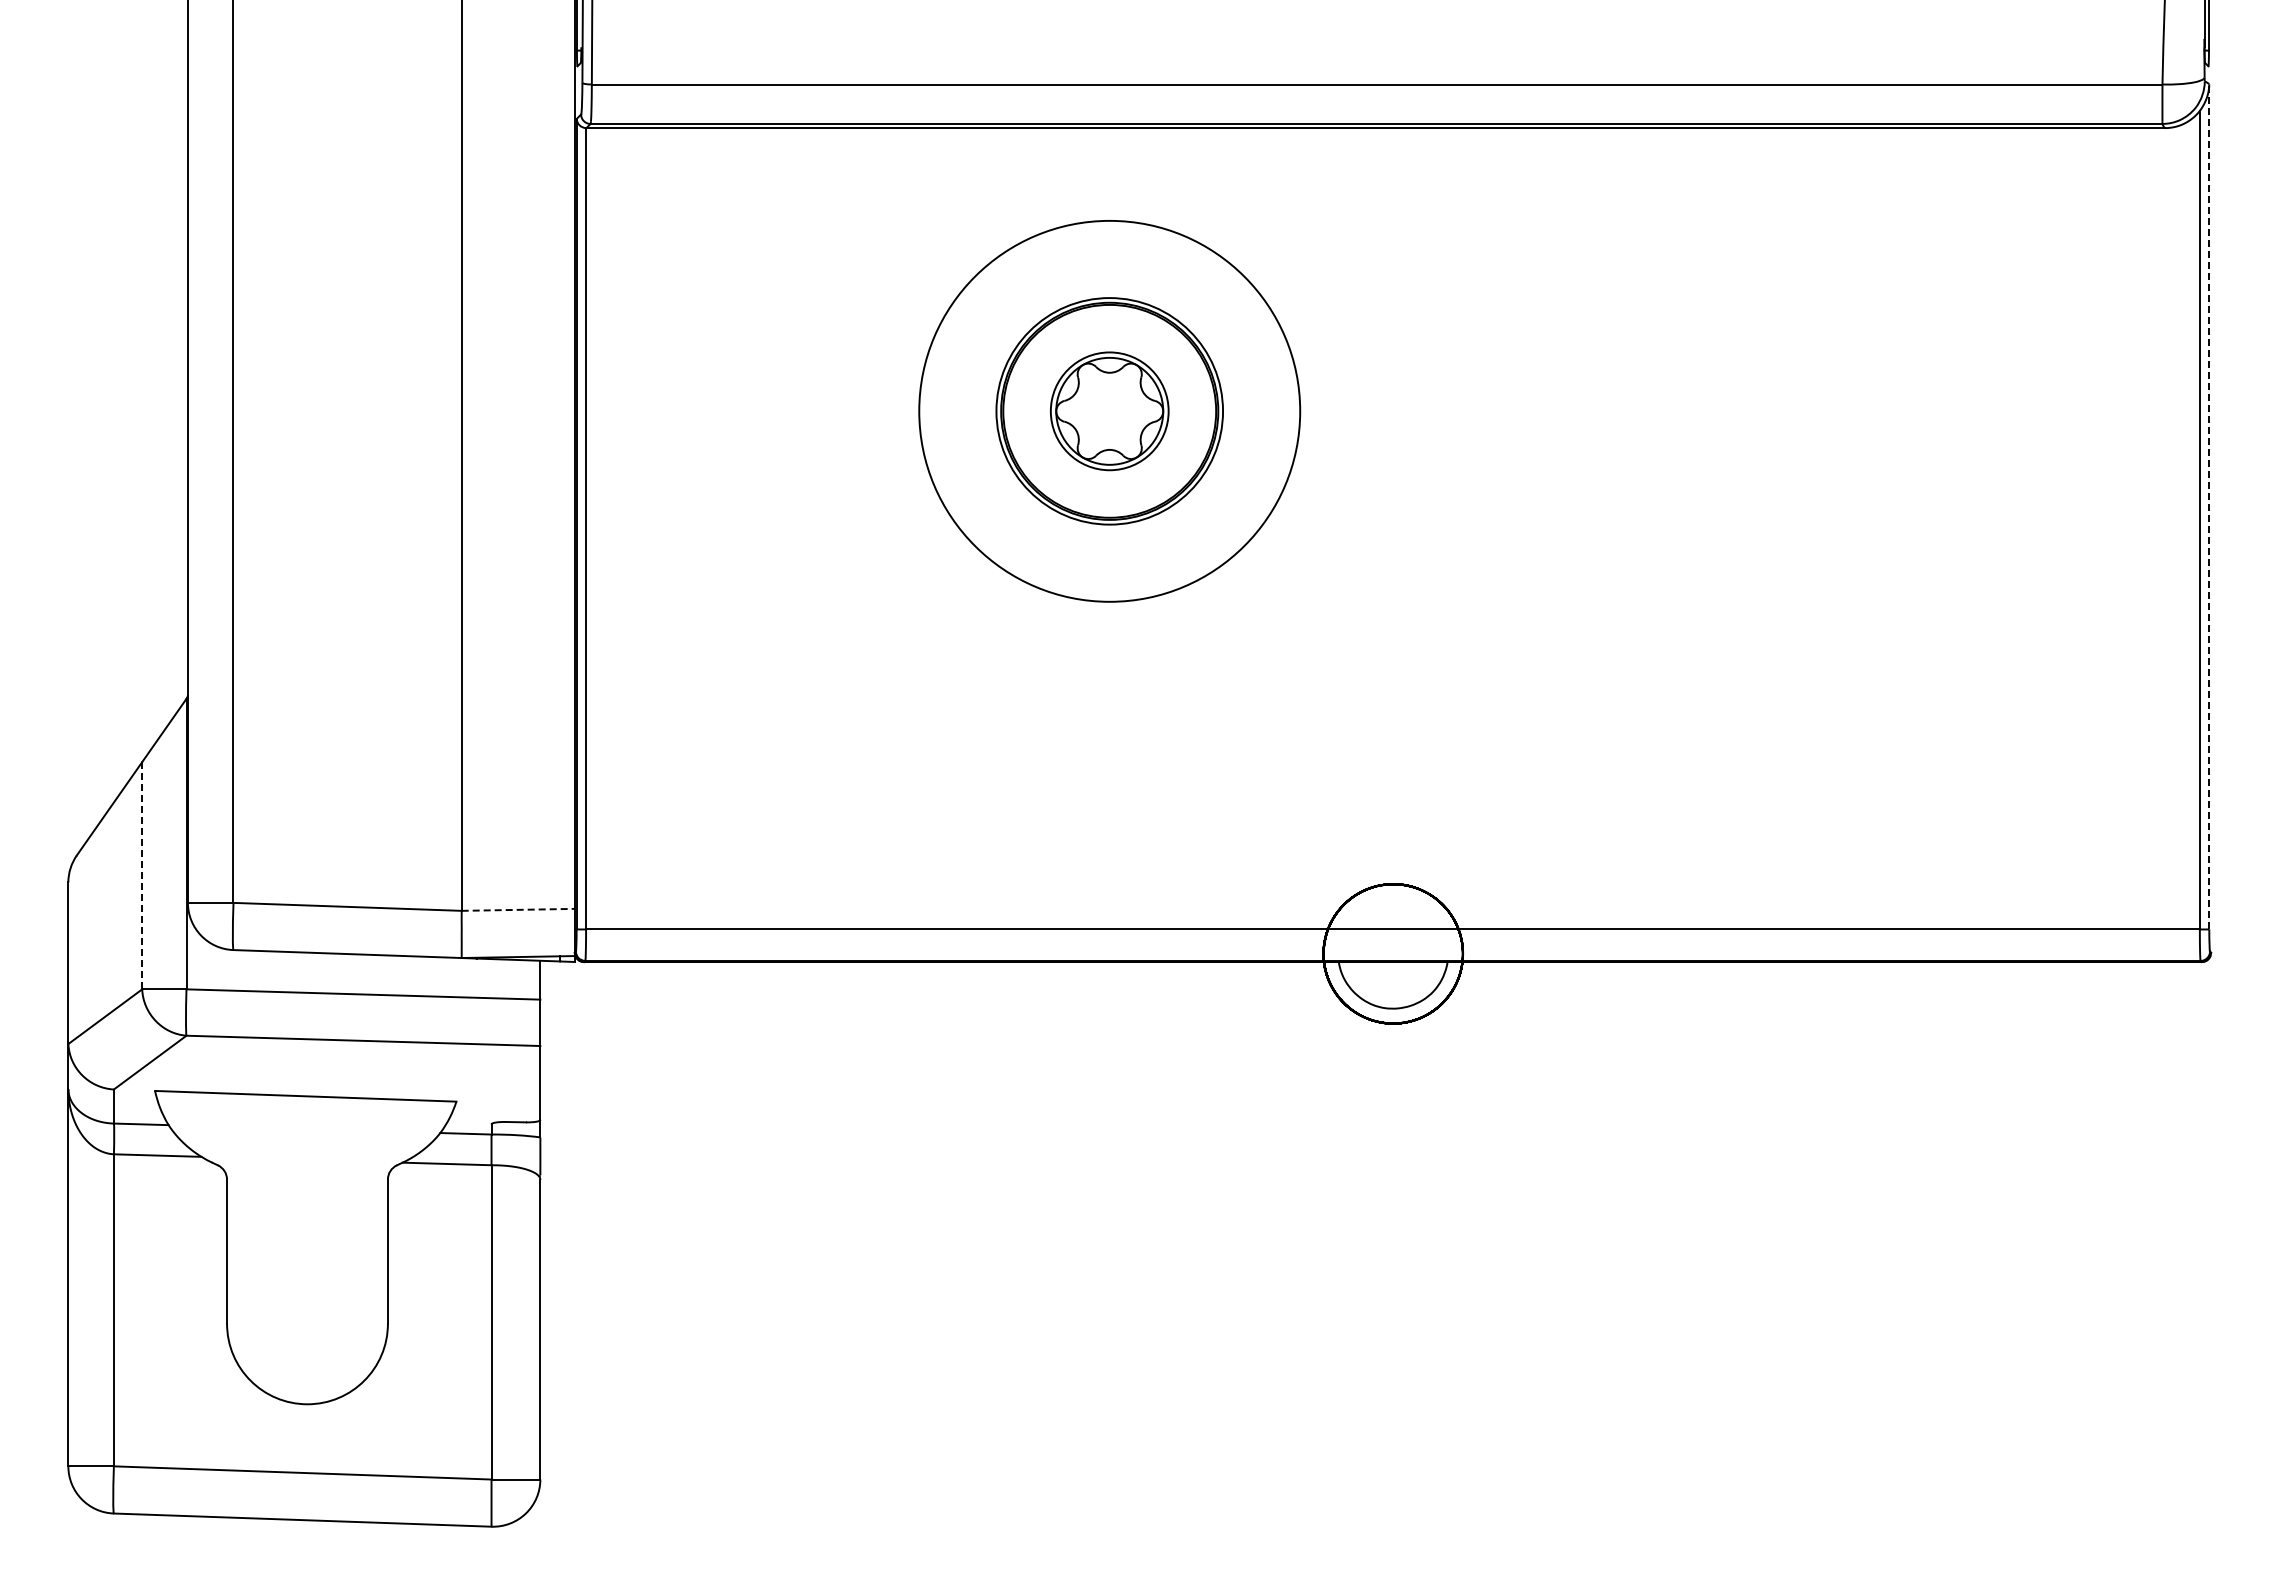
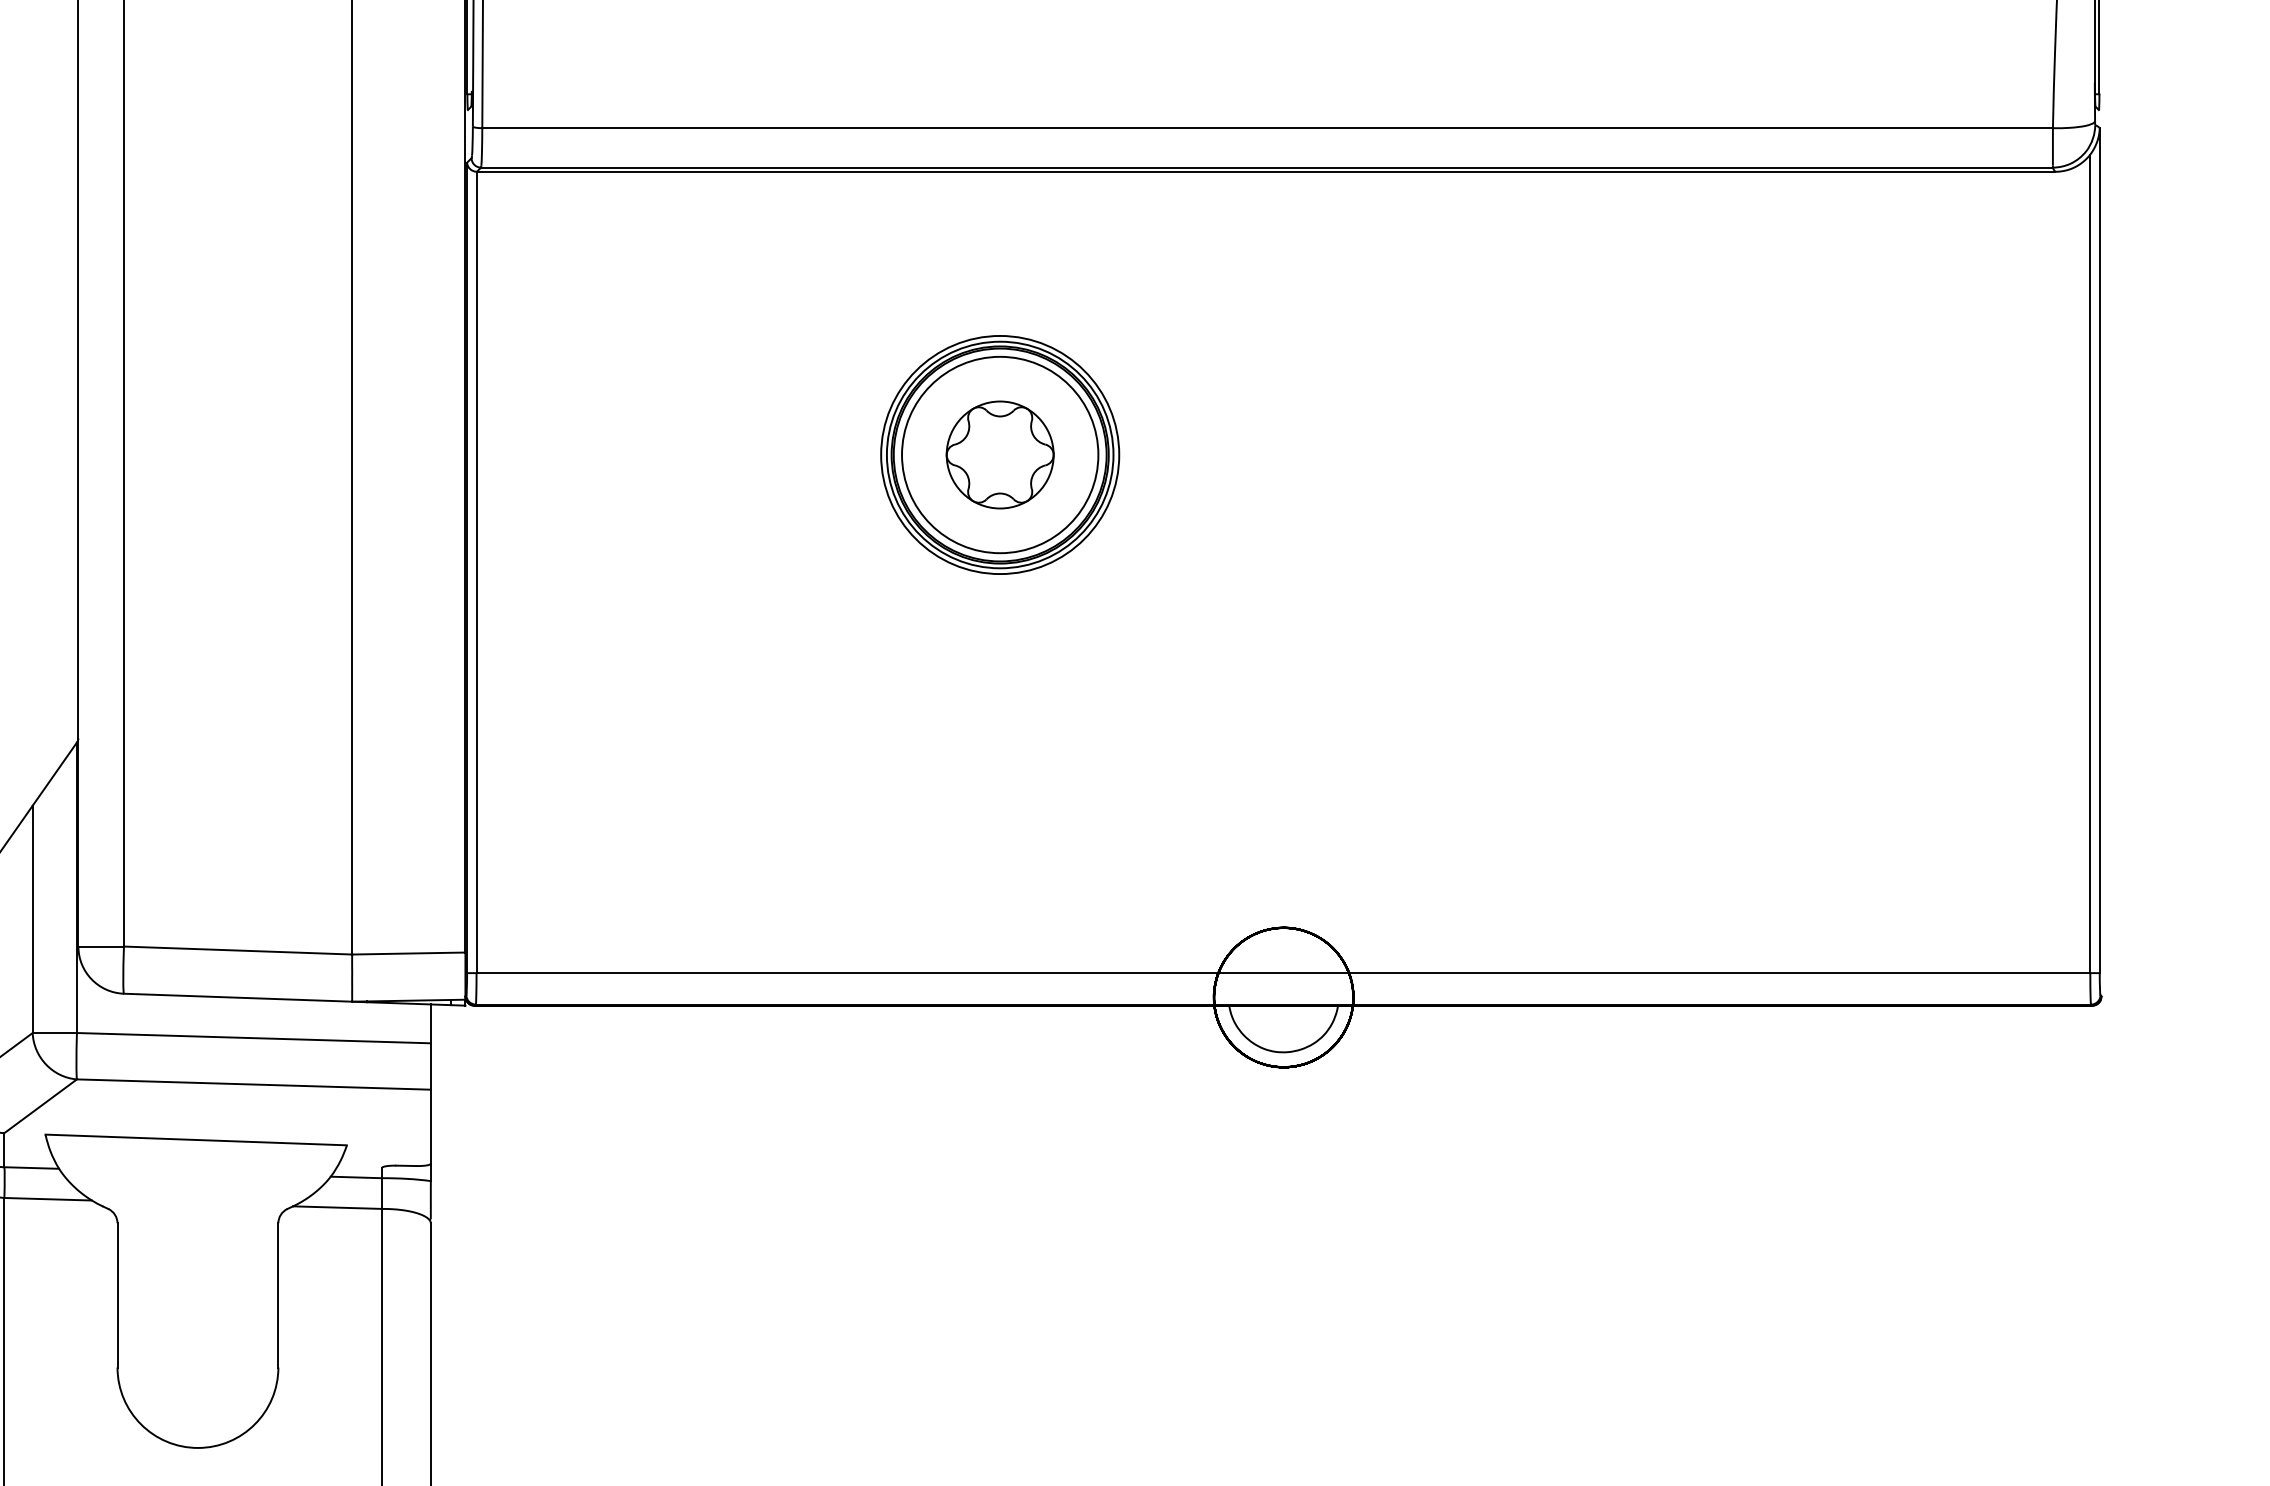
circle: (1109, 411) -> (999, 455), size x0.62
circle: (1109, 411) -> (999, 455), size x1.67
line: (2209, 506) -> (2099, 550), dashed -> solid
line: (142, 875) -> (32, 919), dashed -> solid
line: (518, 909) -> (408, 953), dashed -> solid

